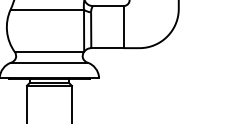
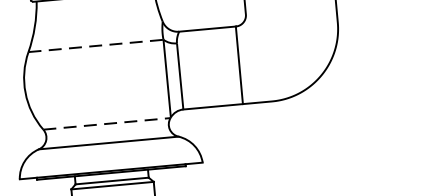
line: (47, 9) -> (96, 45), solid -> dashed
line: (49, 52) -> (107, 124), solid -> dashed

